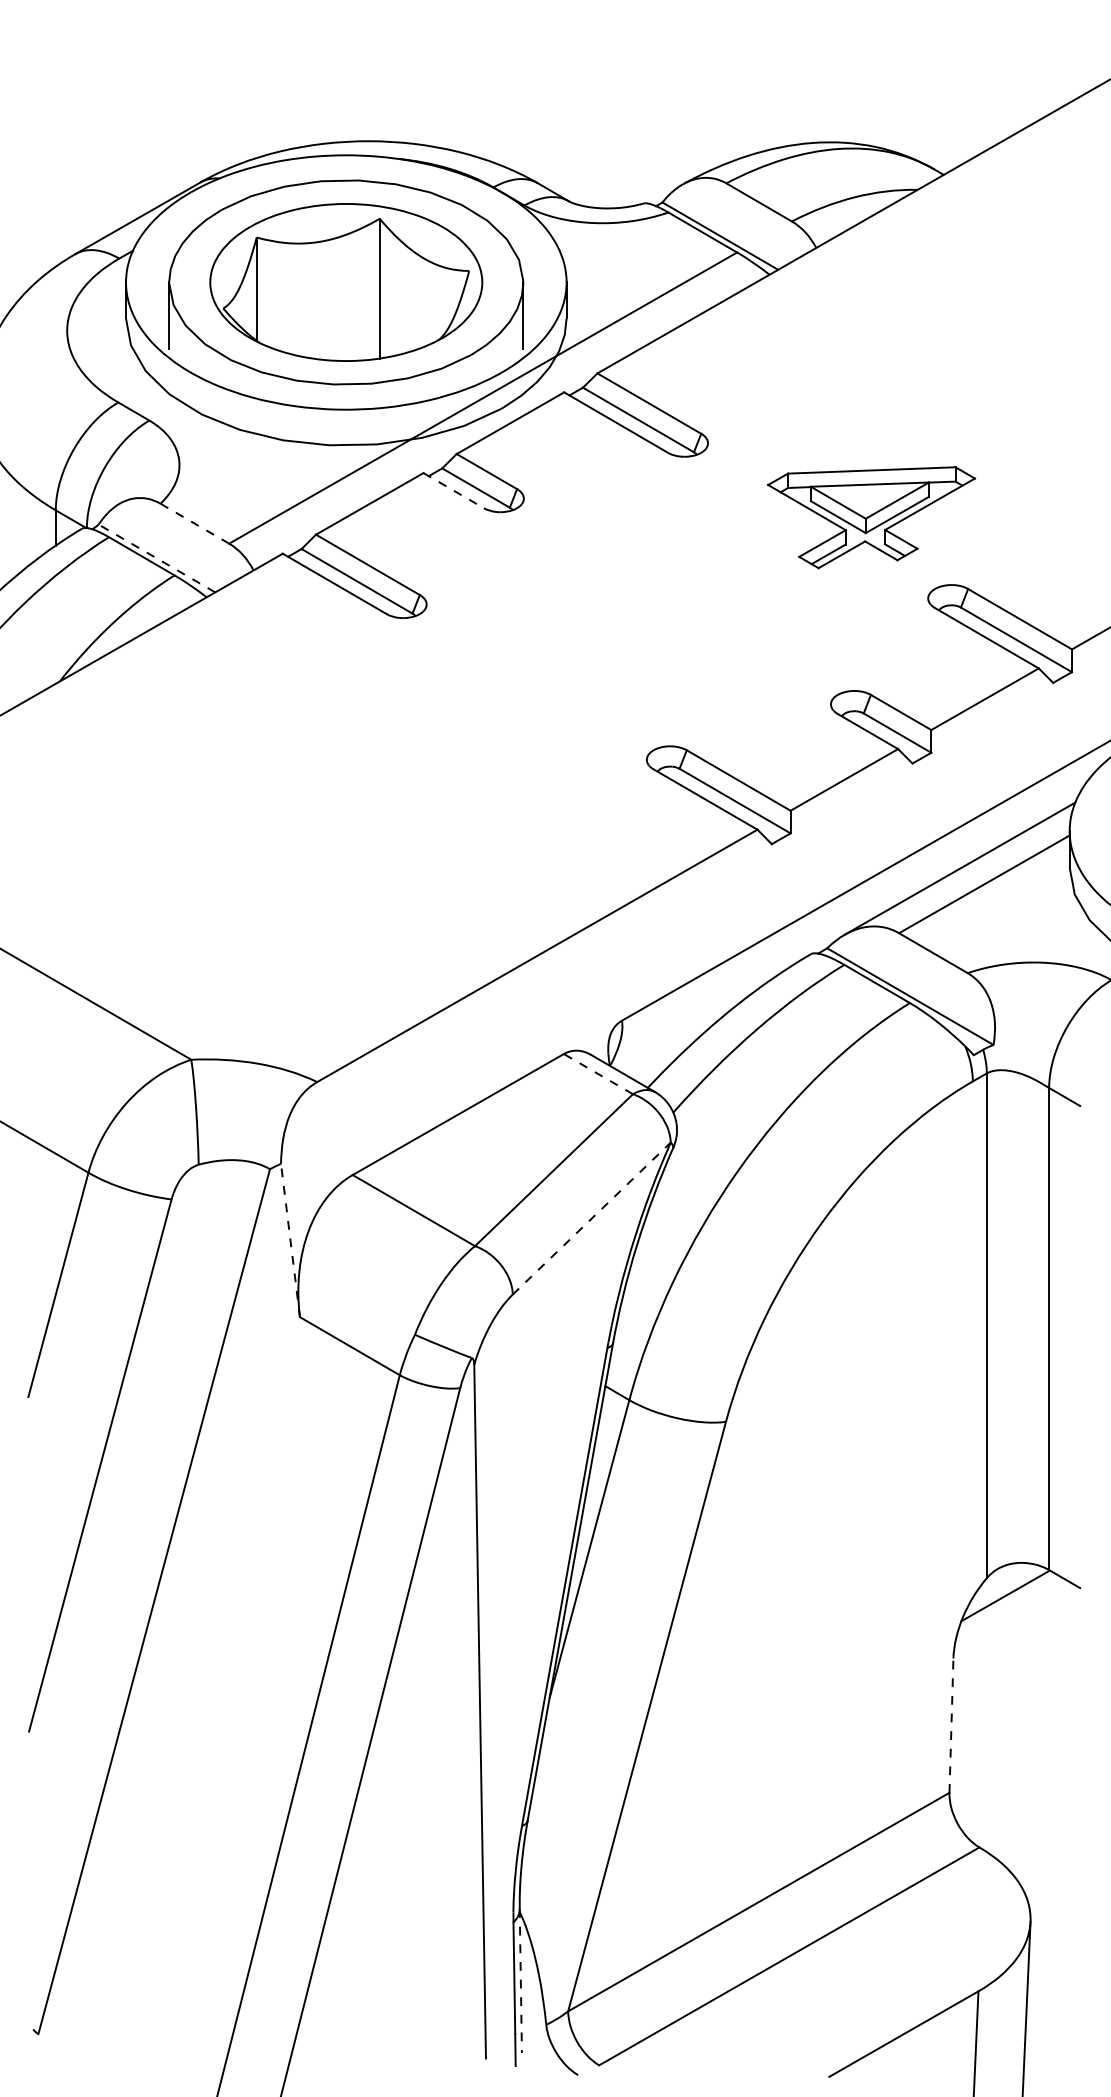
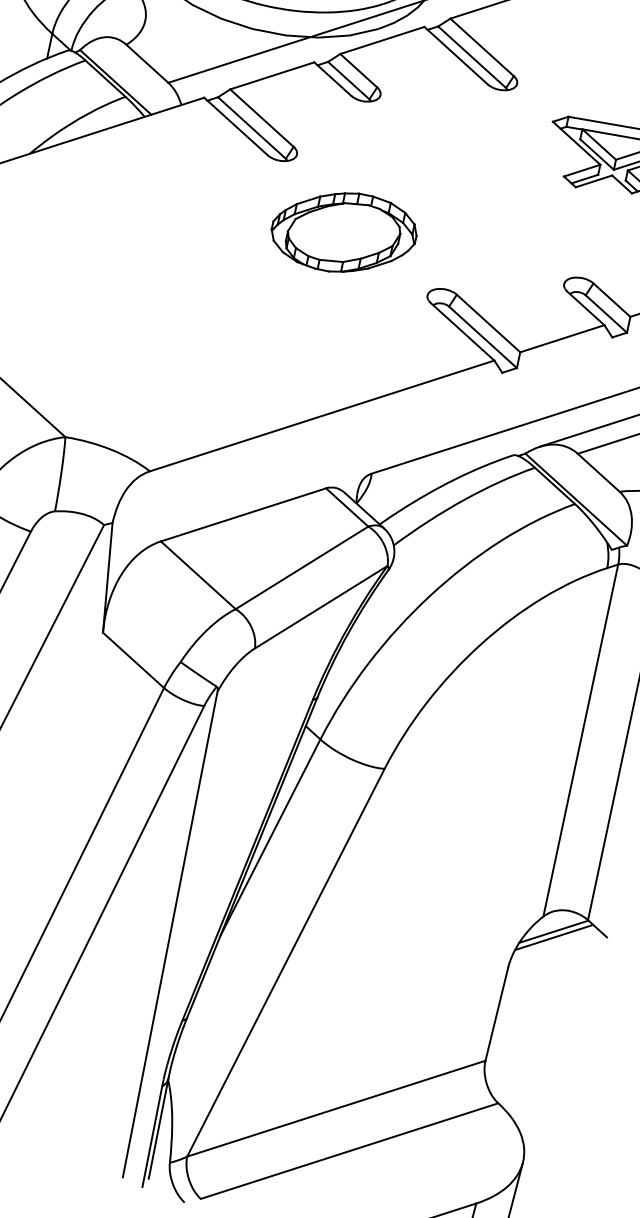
line: (453, 490) -> (332, 78), dashed -> solid
line: (194, 523) -> (147, 63), dashed -> solid
line: (156, 558) -> (115, 82), dashed -> solid
part: (513, 697) -> (343, 232), added
line: (598, 1074) -> (347, 507), dashed -> solid
line: (591, 1218) -> (320, 607), dashed -> solid
line: (290, 1240) -> (107, 577), dashed -> solid
line: (1007, 1603) -> (554, 937), added
line: (951, 1725) -> (496, 1014), dashed -> solid
line: (520, 1981) -> (158, 1128), dashed -> solid

